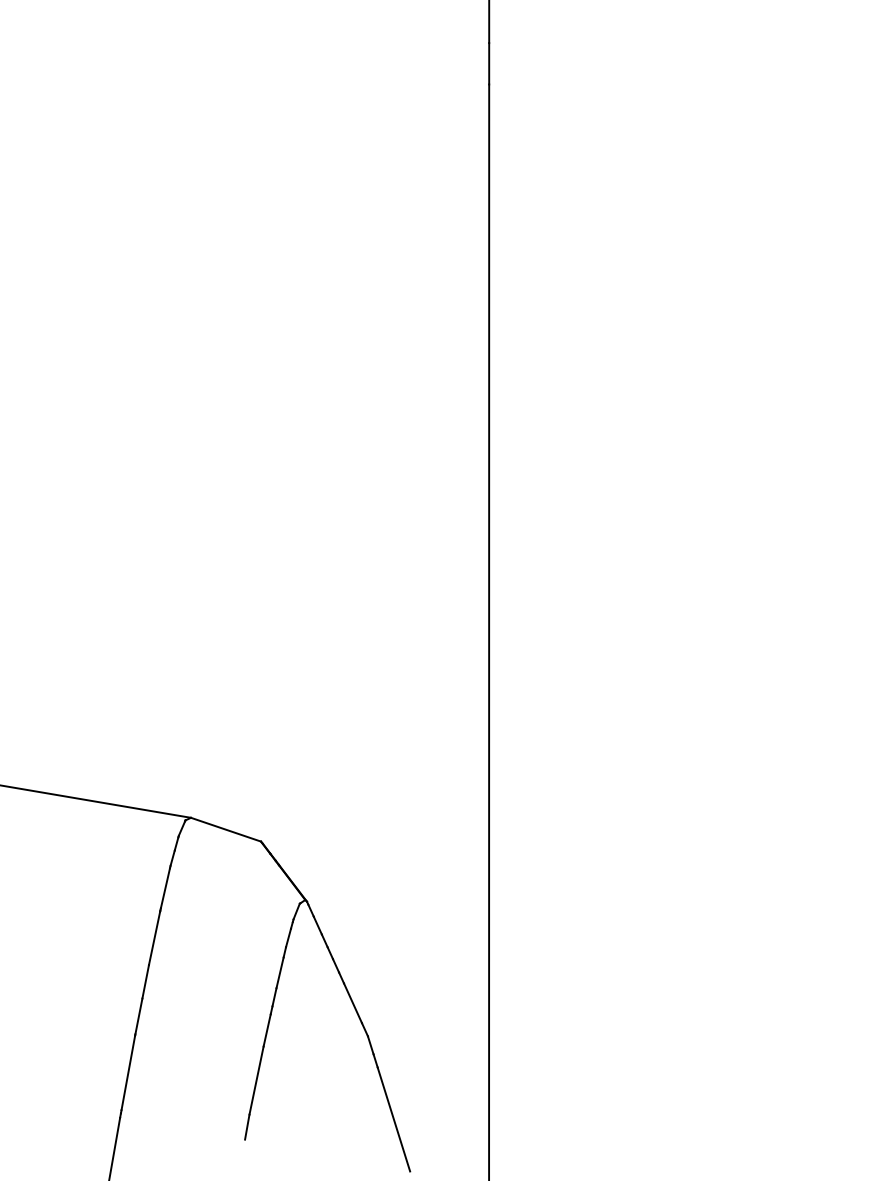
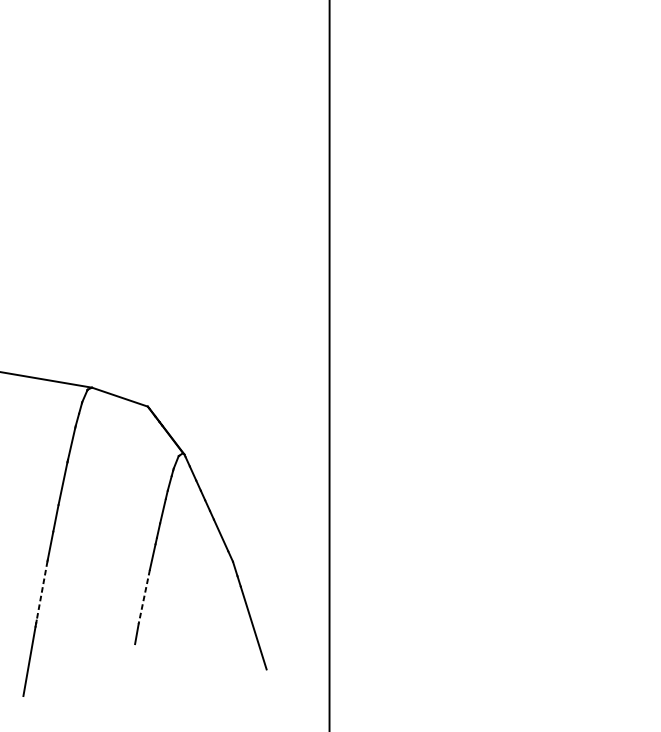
line: (128, 1072) -> (42, 590), solid -> dashed
line: (256, 1080) -> (144, 596), solid -> dashed

